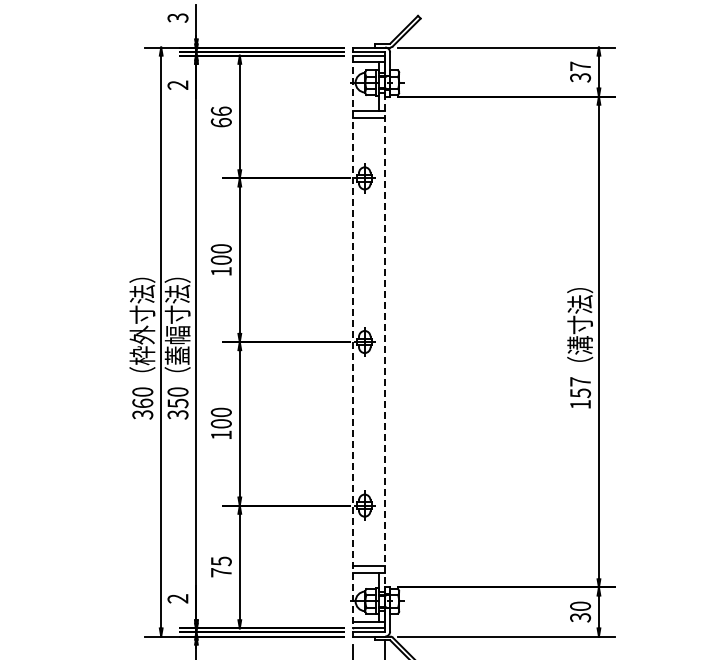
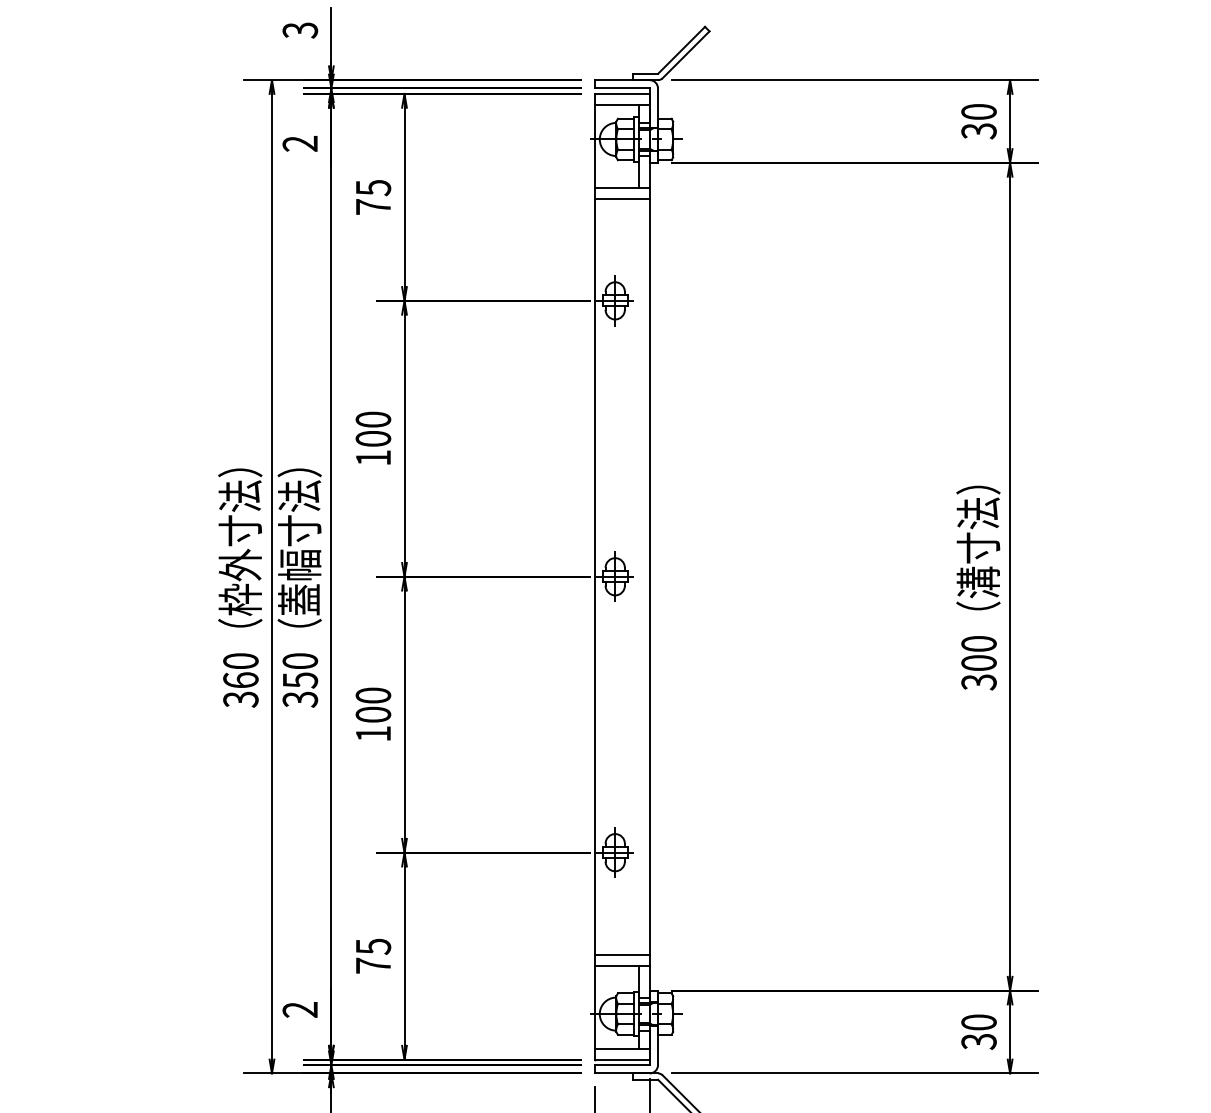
text: (580, 65) -> (979, 110), 37 -> 30
text: (220, 116) -> (371, 196), 66 -> 75
line: (352, 342) -> (594, 577), dashed -> solid
line: (385, 342) -> (650, 577), dashed -> solid
text: (580, 393) -> (979, 663), 157 -> 300

